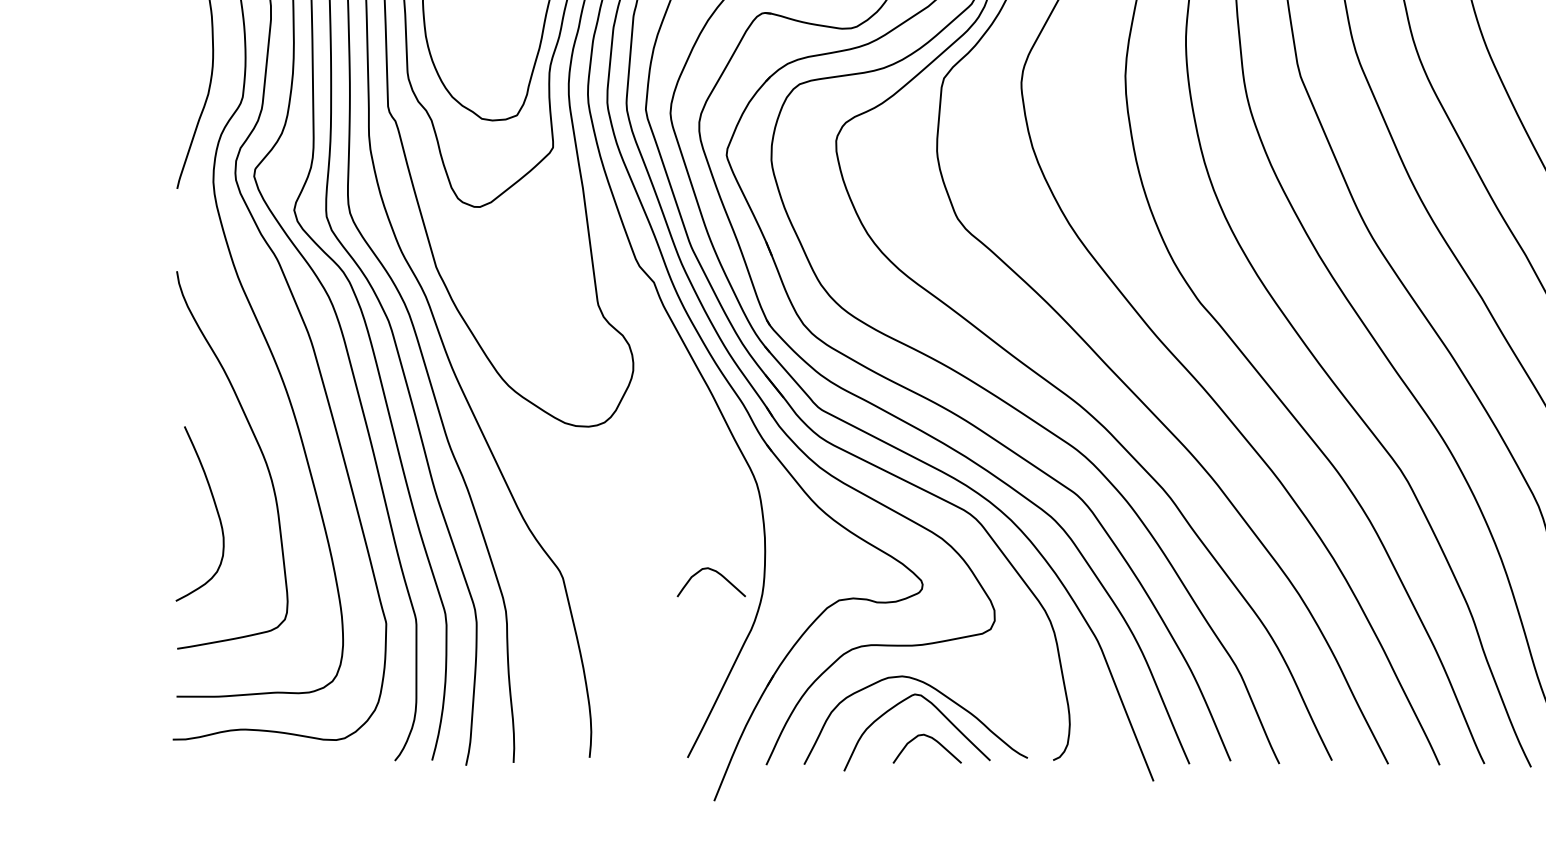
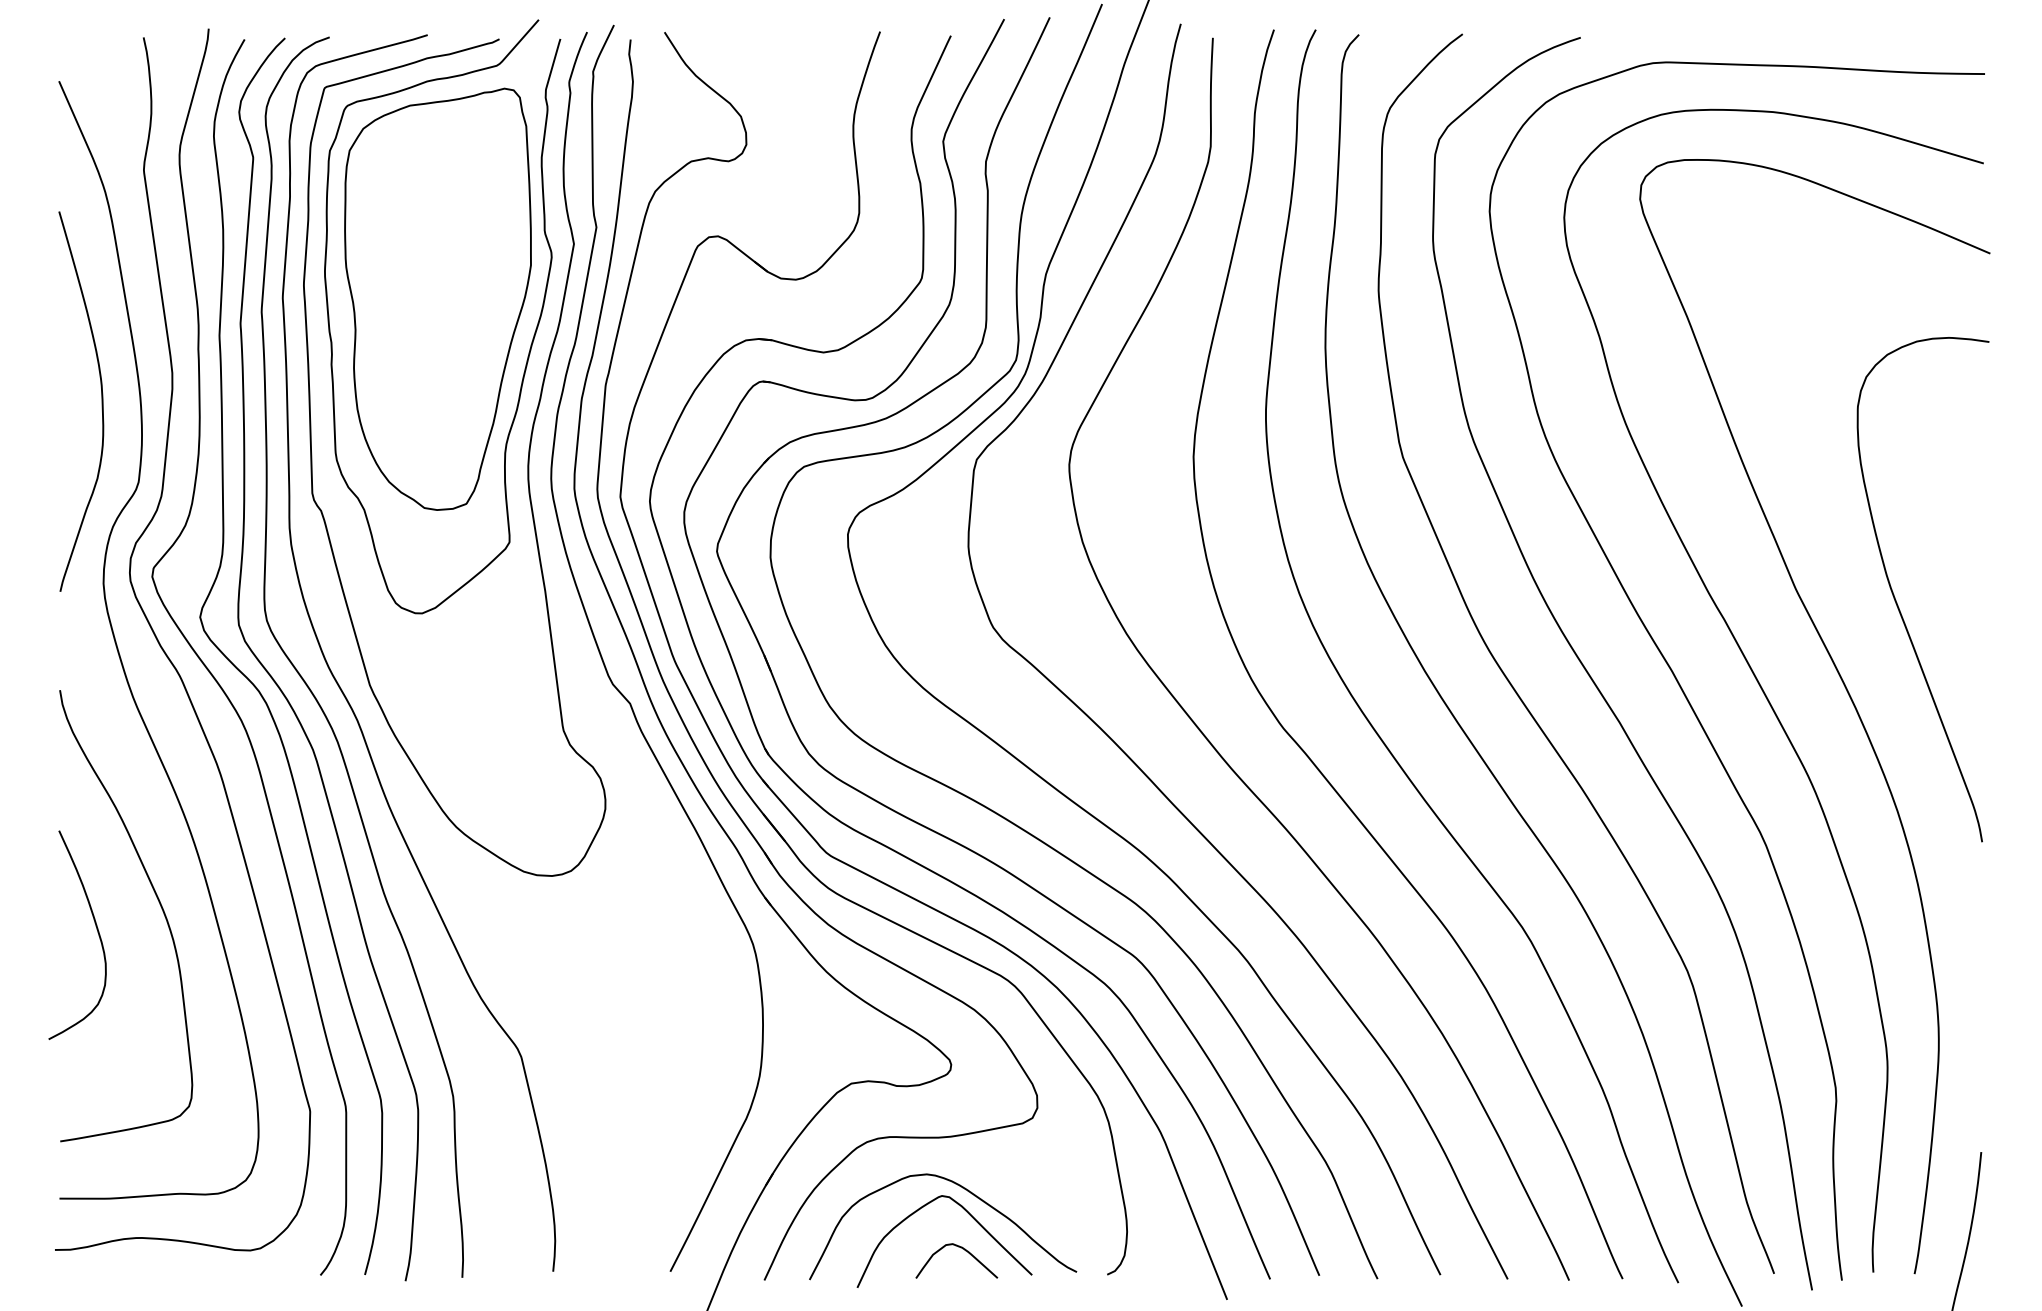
curve: (215, 509) -> (96, 929), moved
curve: (716, 572) -> (704, 1050), removed

